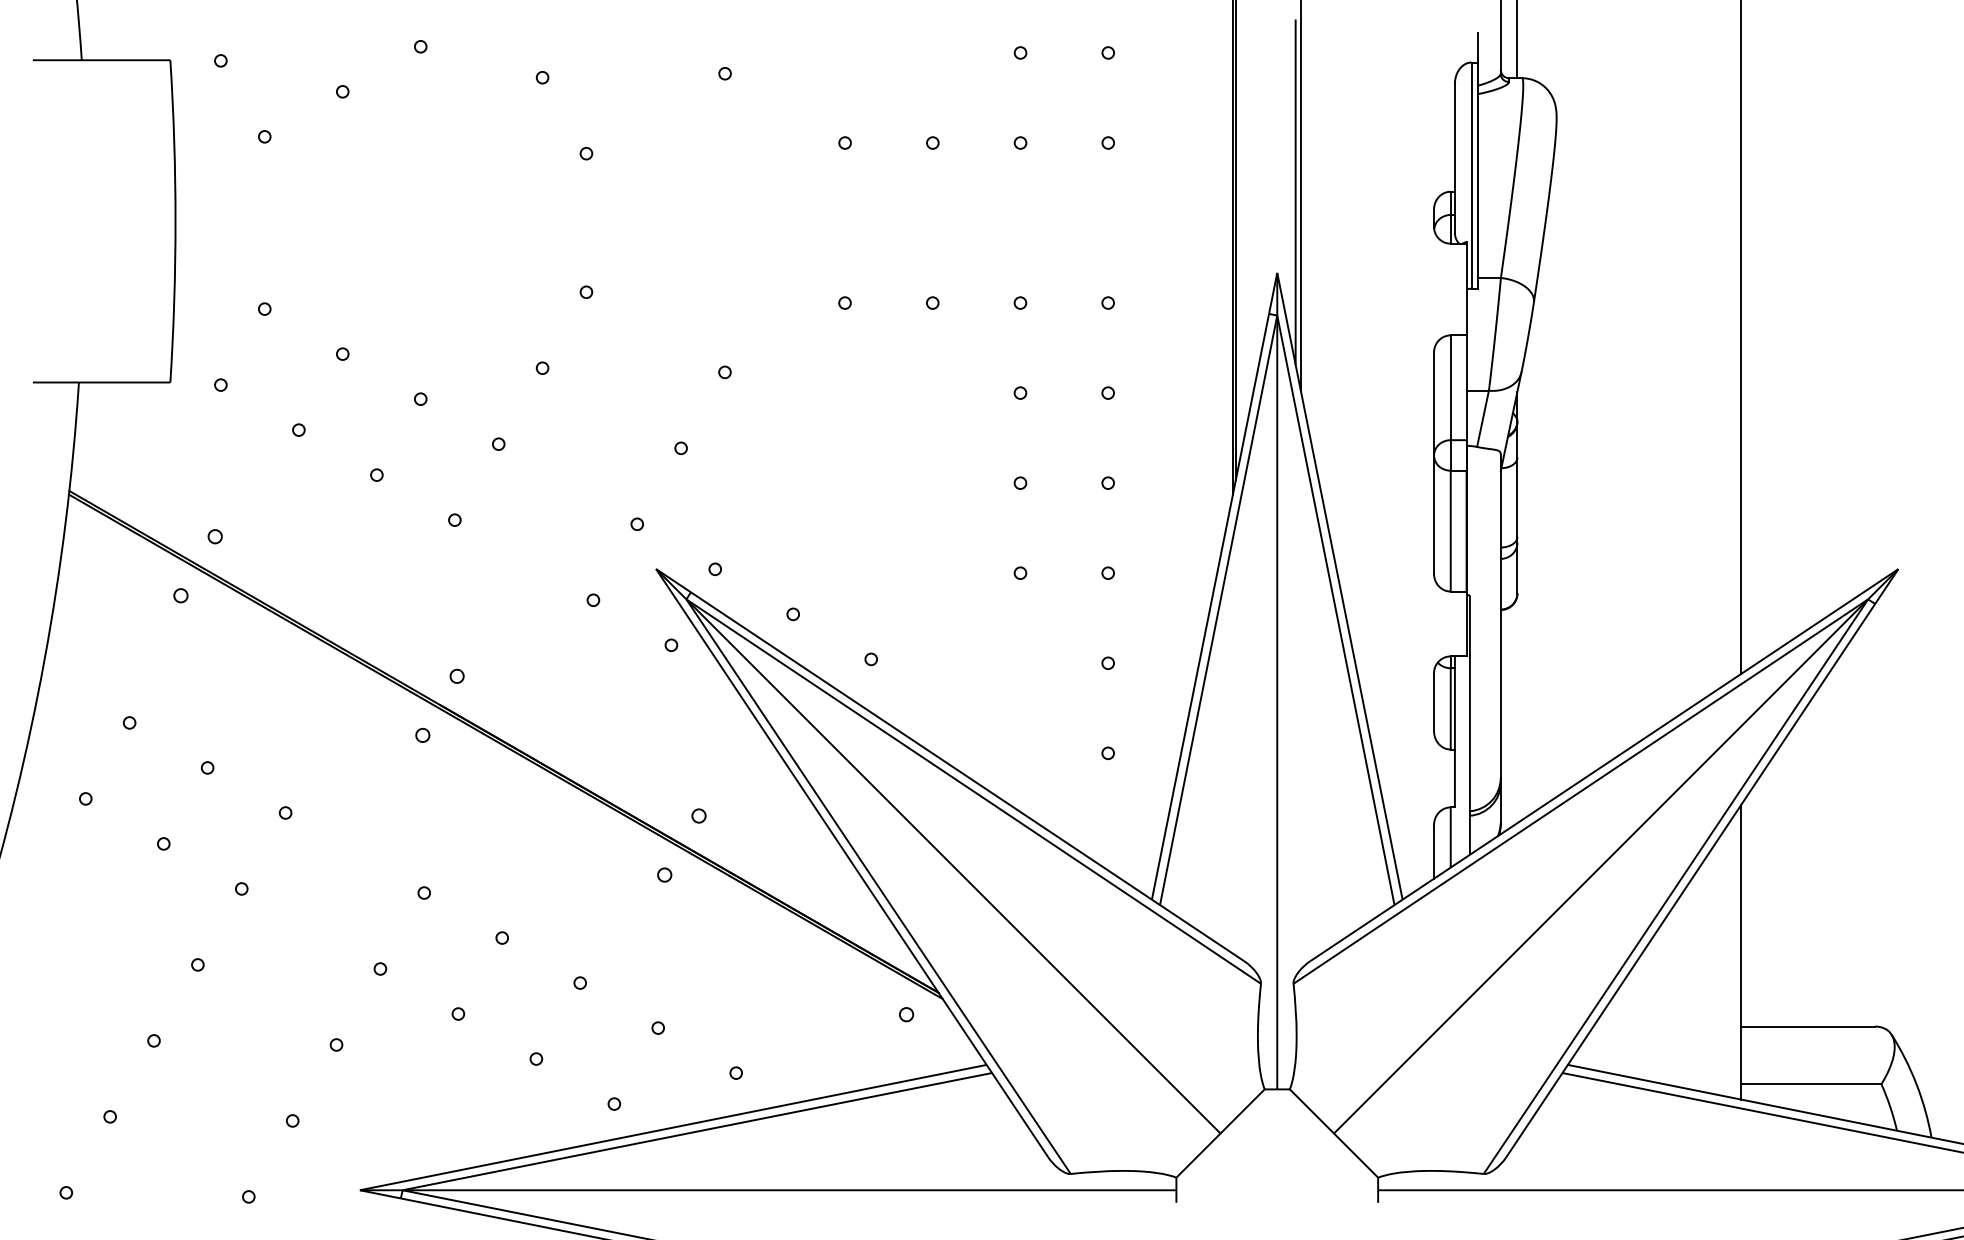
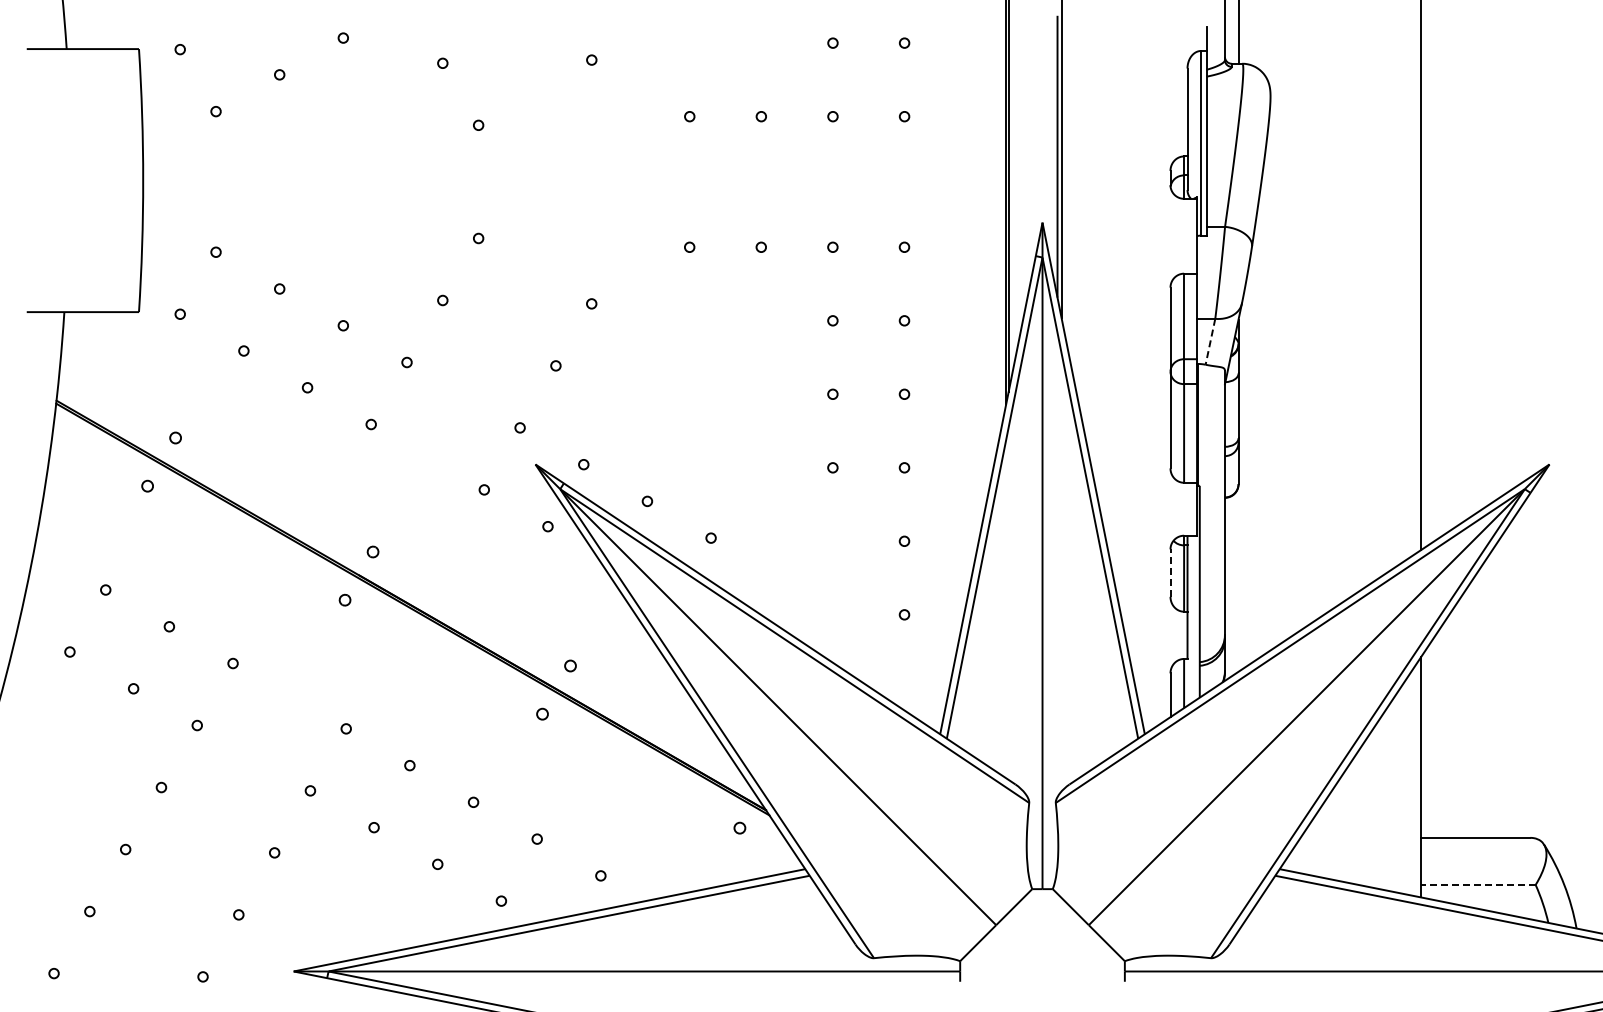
line: (1483, 419) -> (1210, 342), solid -> dashed
line: (1434, 702) -> (1170, 573), solid -> dashed
line: (1810, 1083) -> (1477, 884), solid -> dashed

